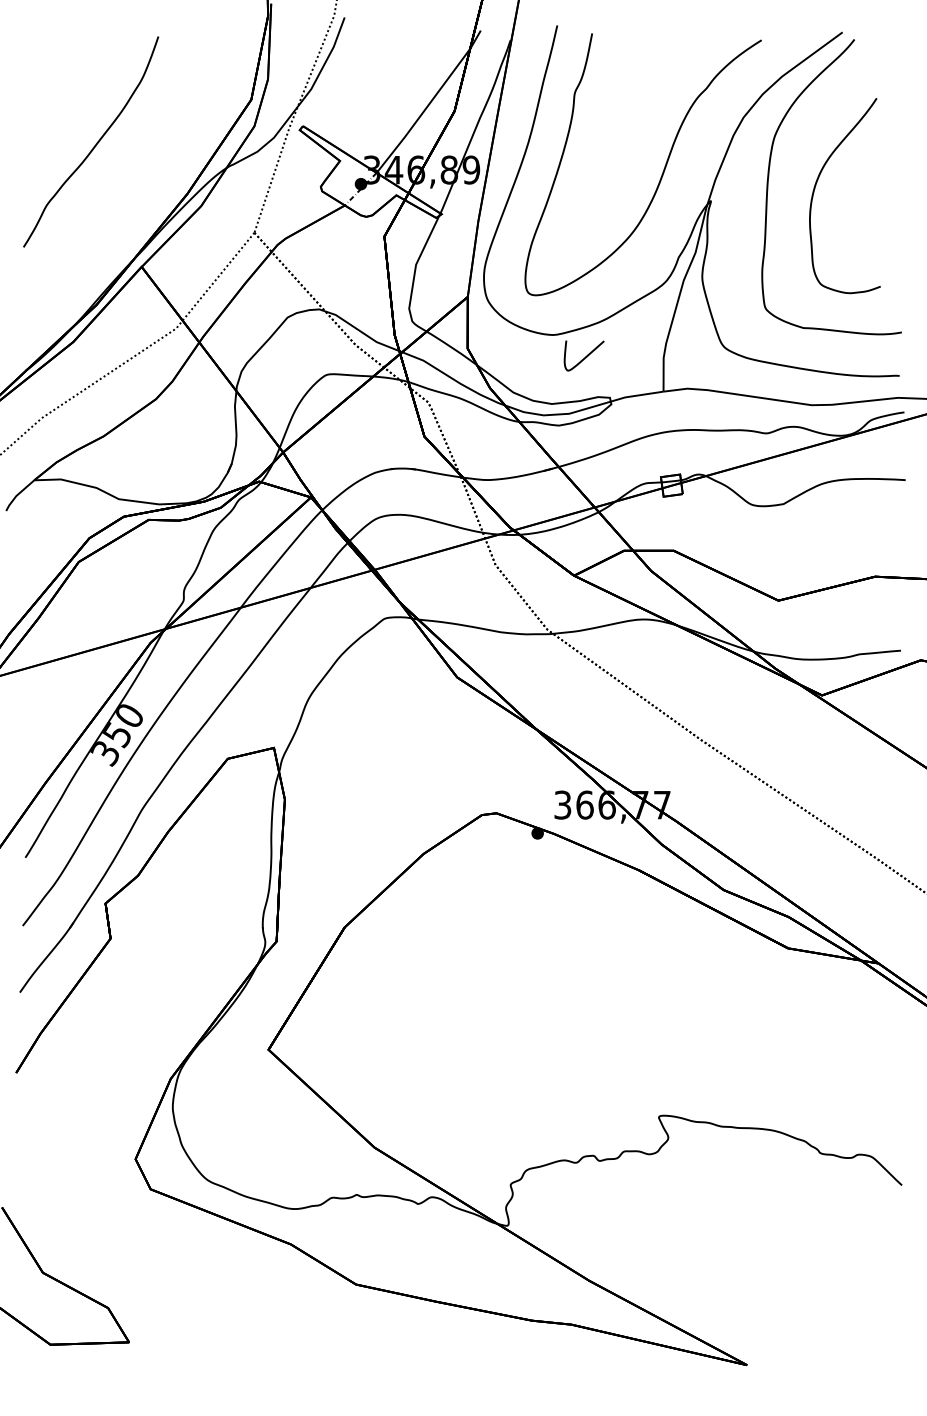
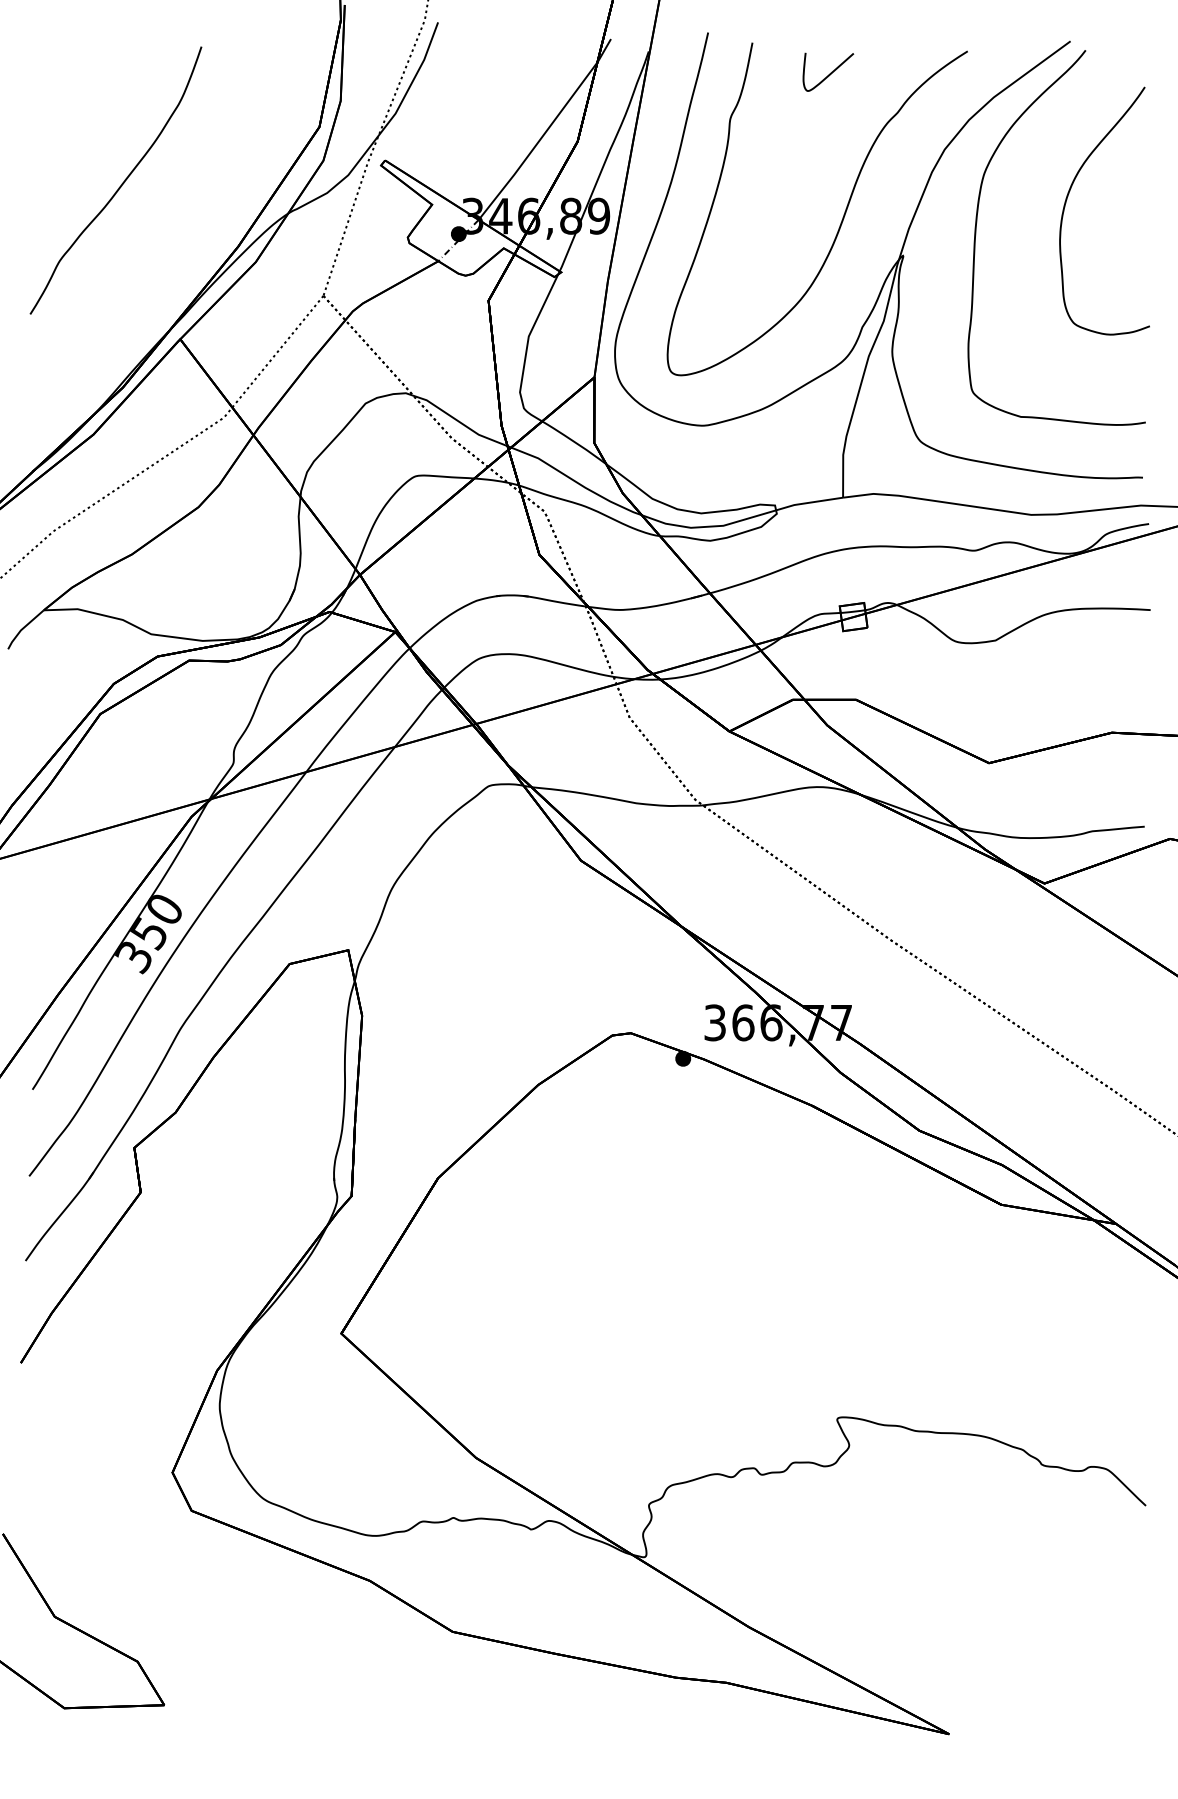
curve: (815, 186) -> (1067, 199), moved
curve: (585, 356) -> (830, 72), moved

